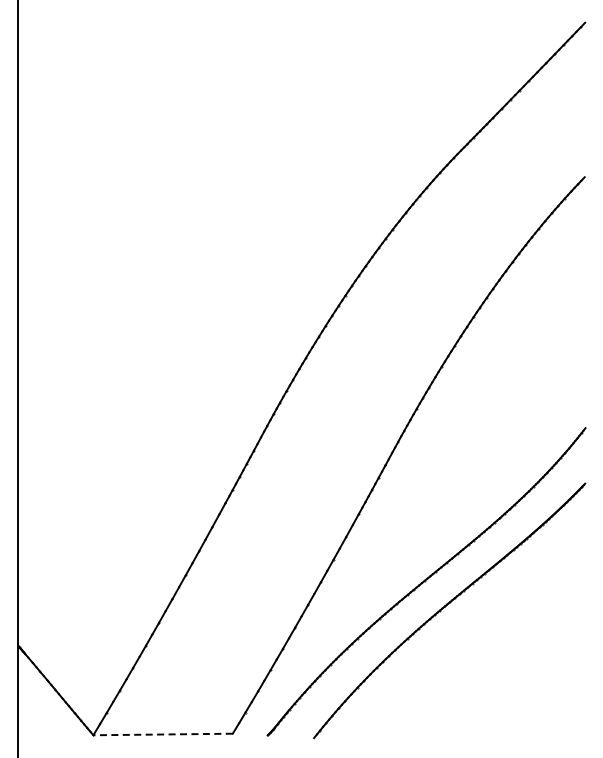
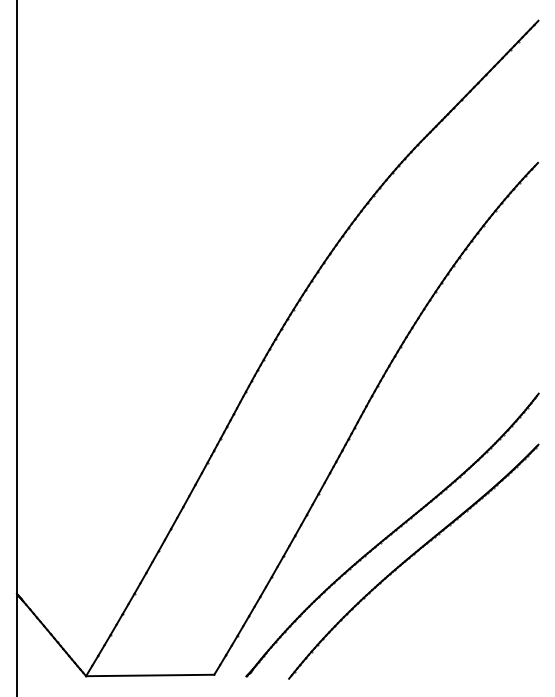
line: (163, 734) -> (150, 675), dashed -> solid

